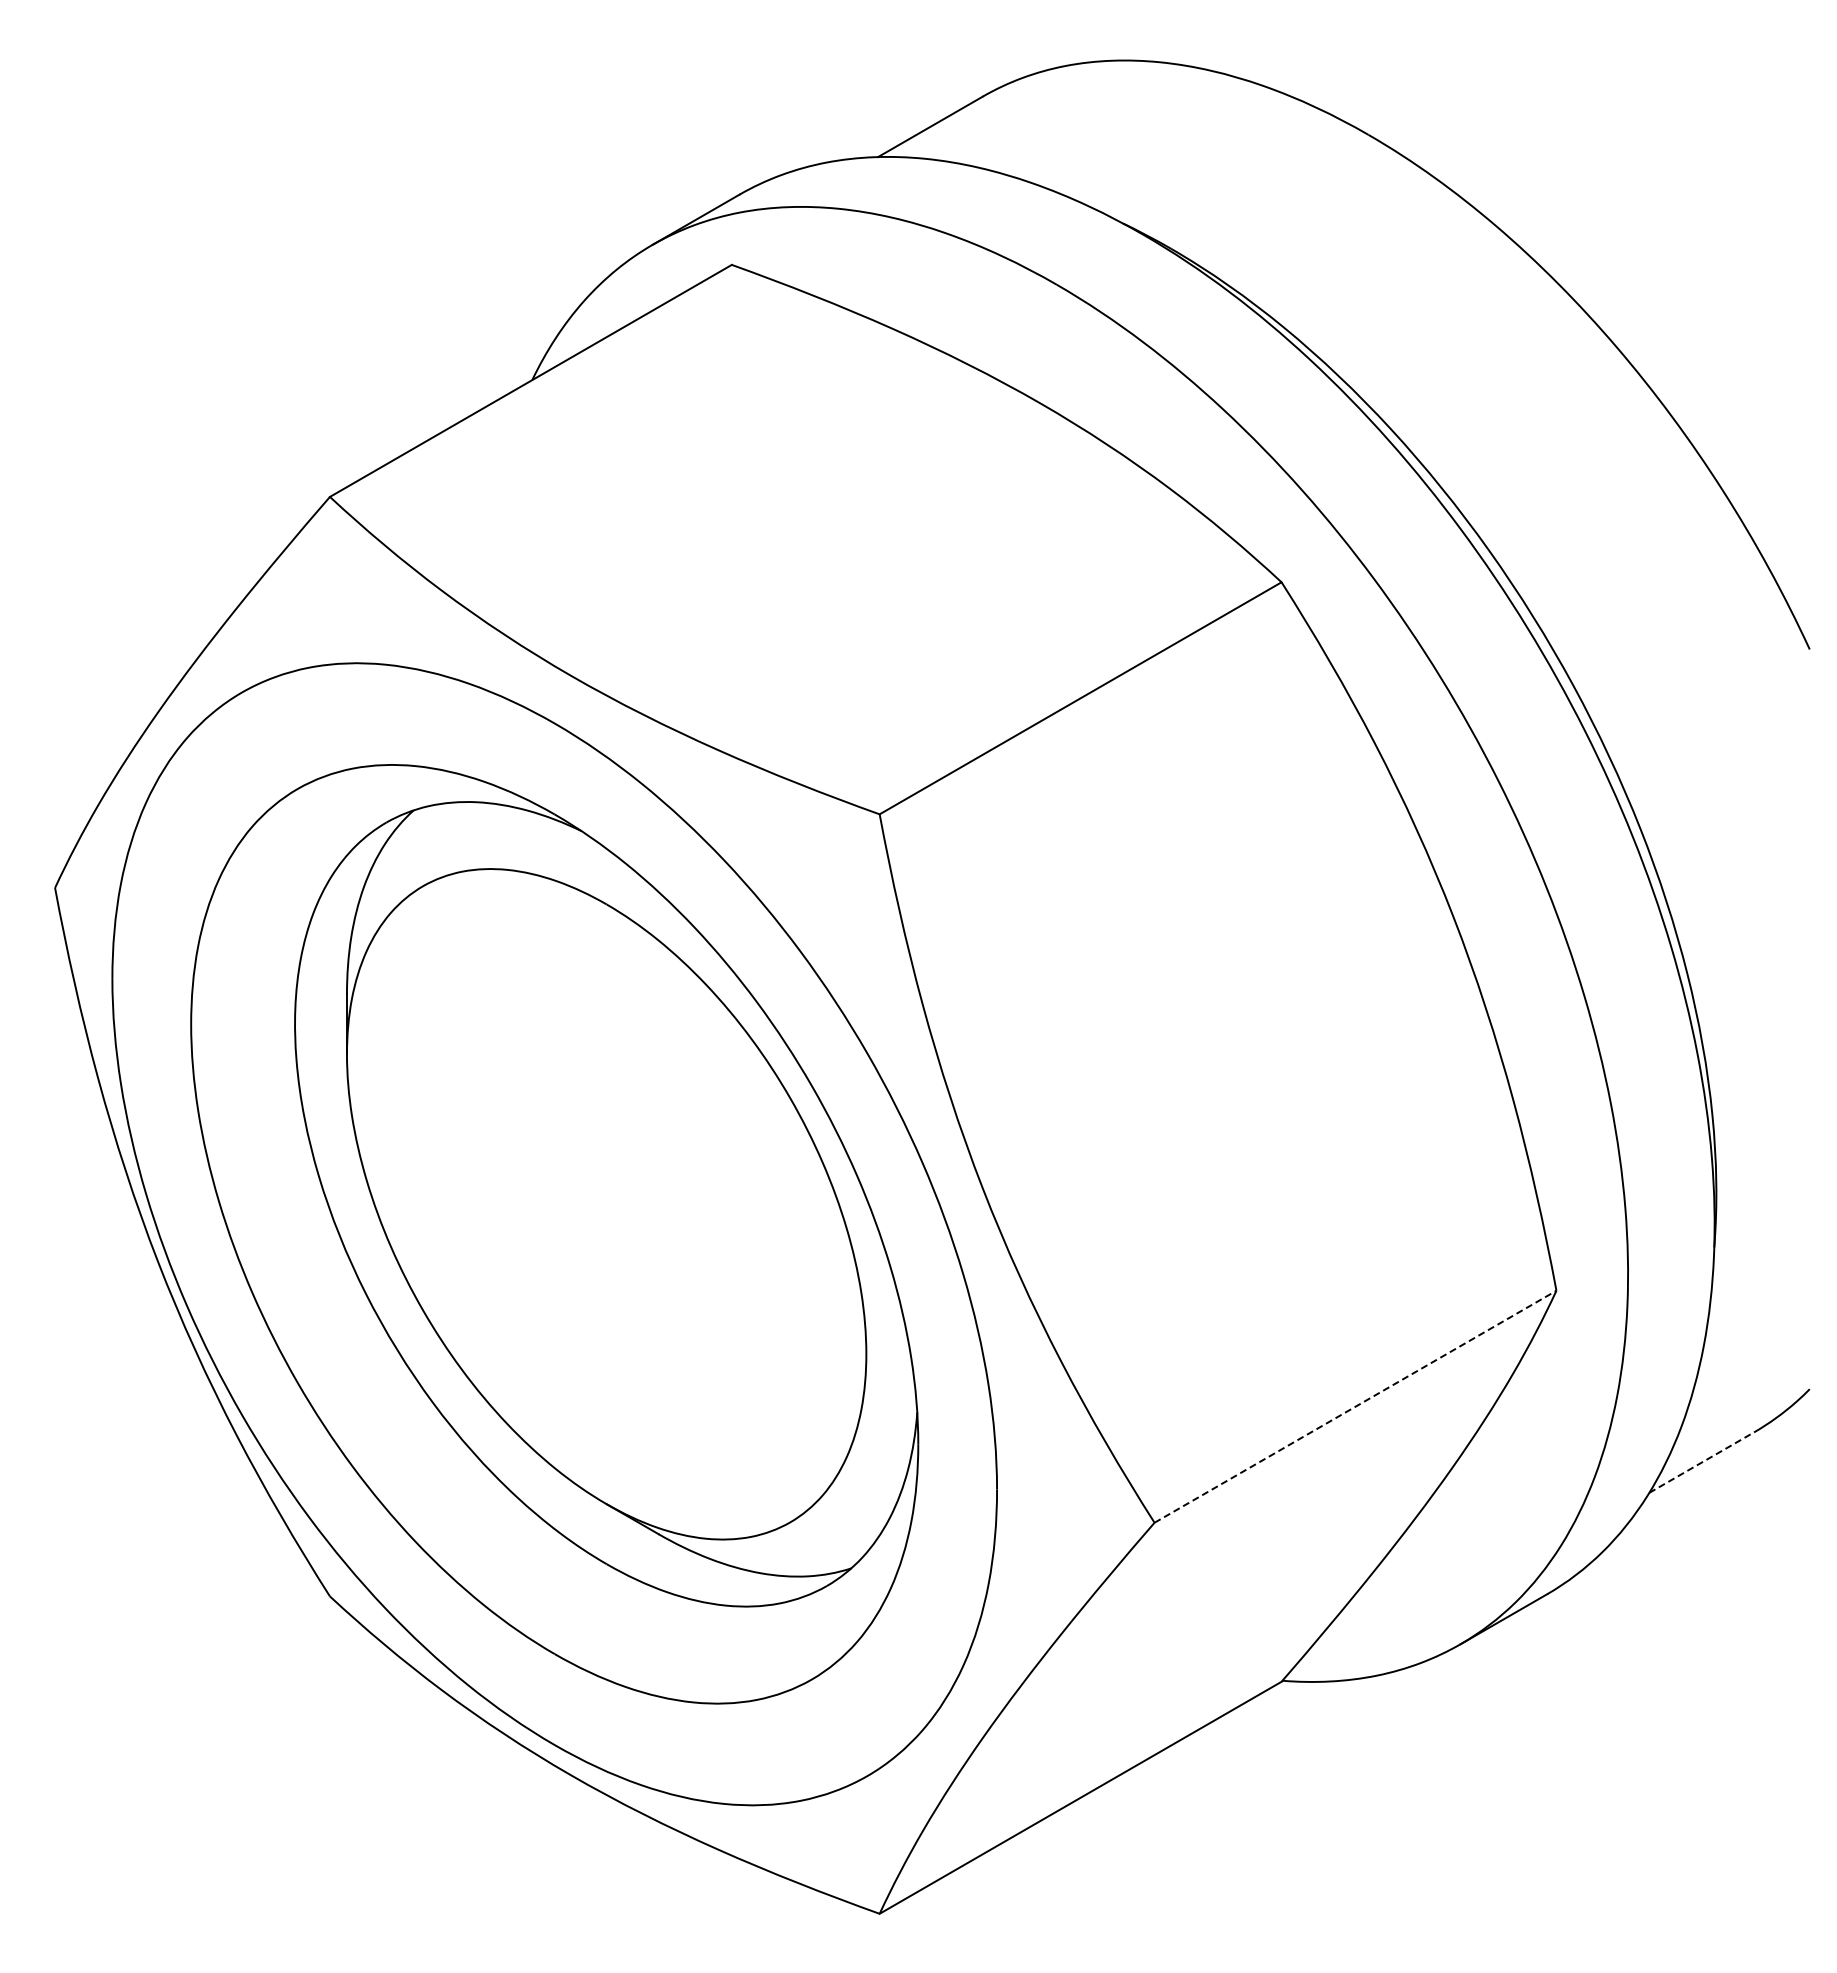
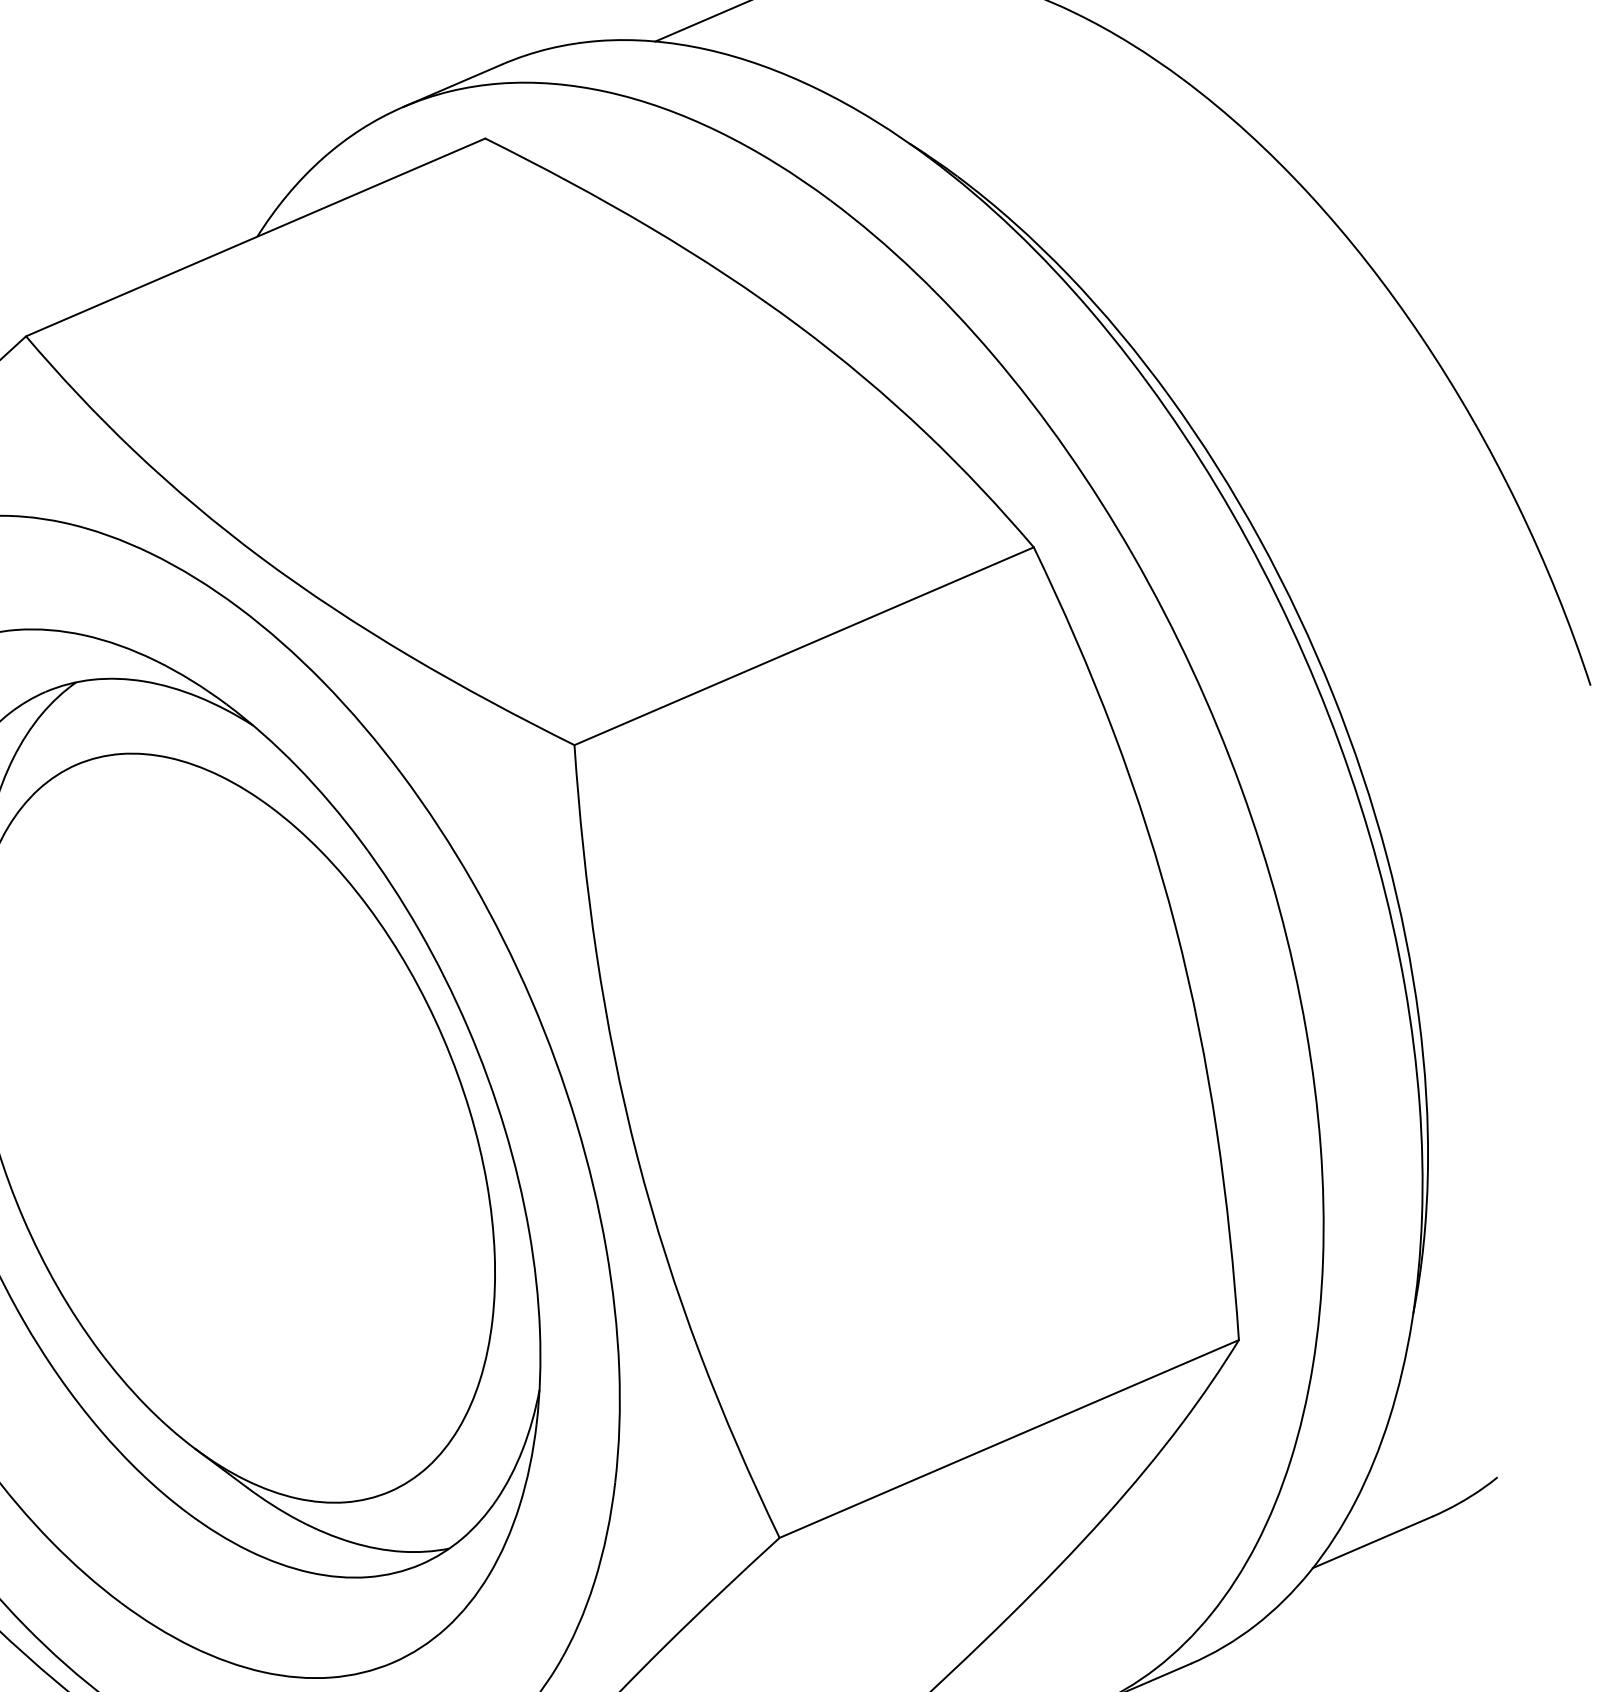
line: (1355, 1406) -> (1009, 1438), dashed -> solid
line: (1702, 1462) -> (1373, 1542), dashed -> solid

